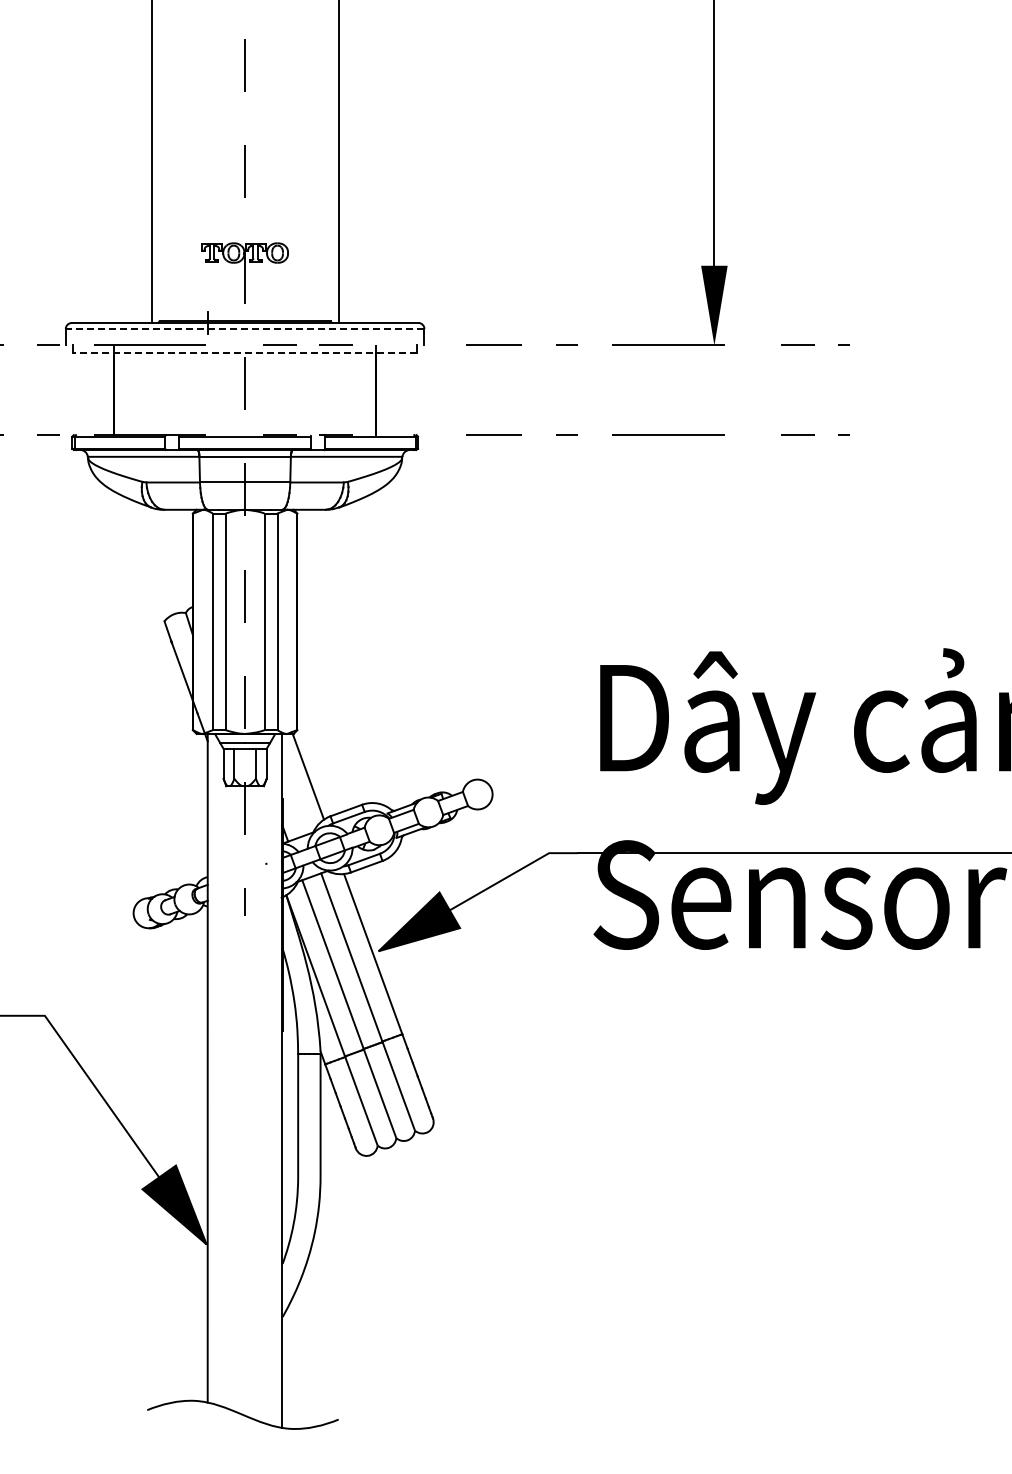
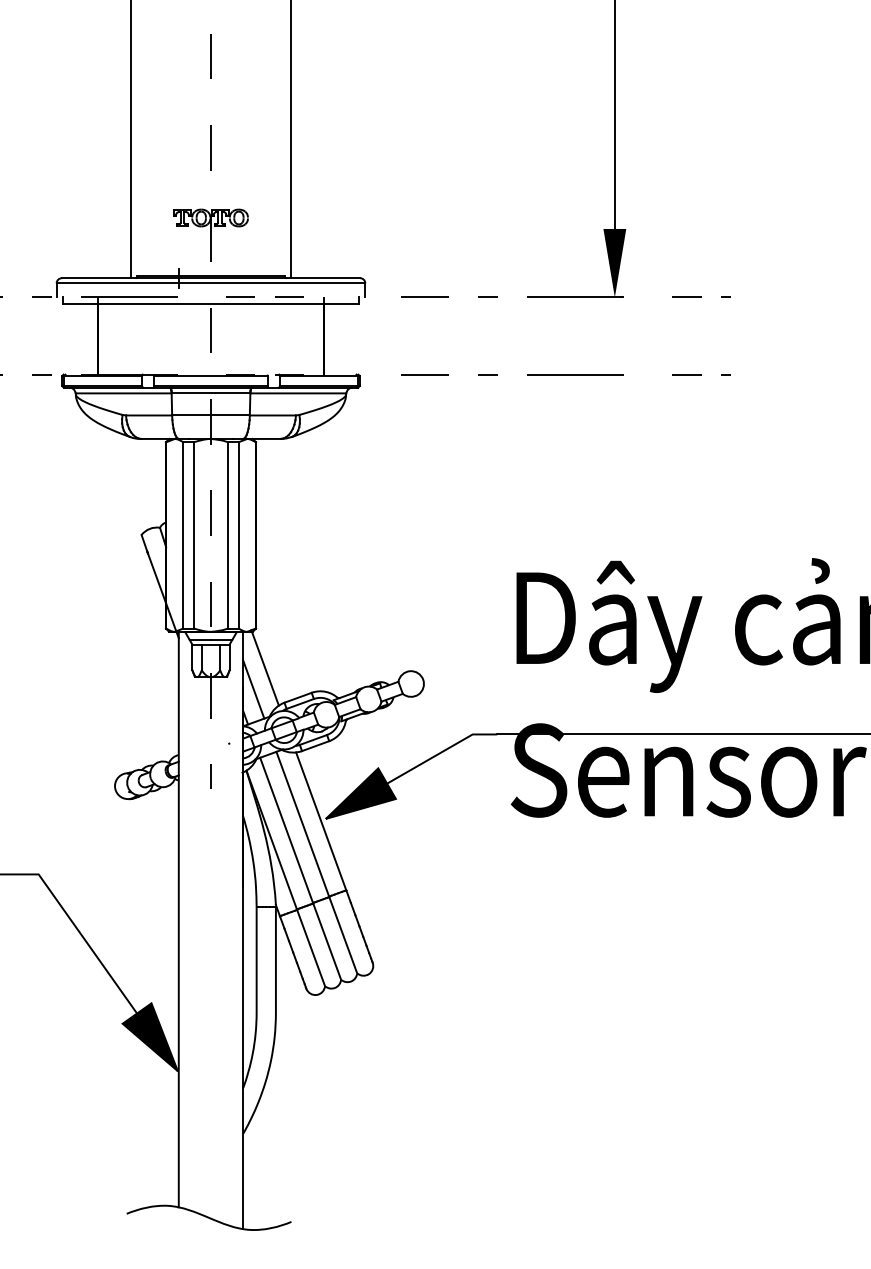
line: (244, 328) -> (210, 282), dashed -> solid
line: (245, 352) -> (211, 303), dashed -> solid
line: (294, 800) -> (253, 689), added

